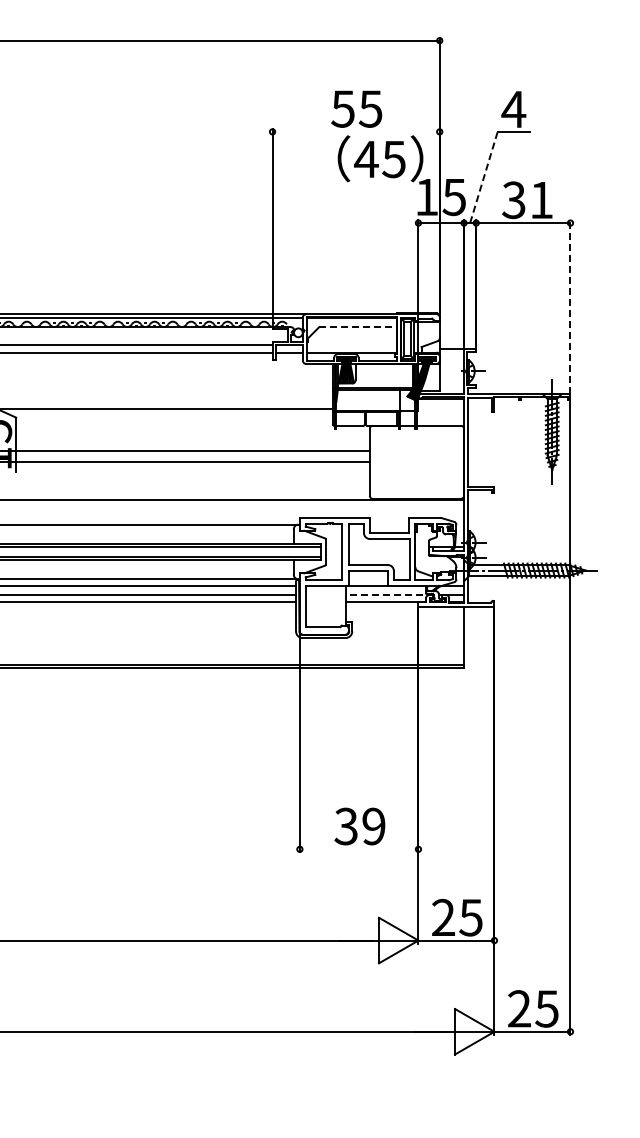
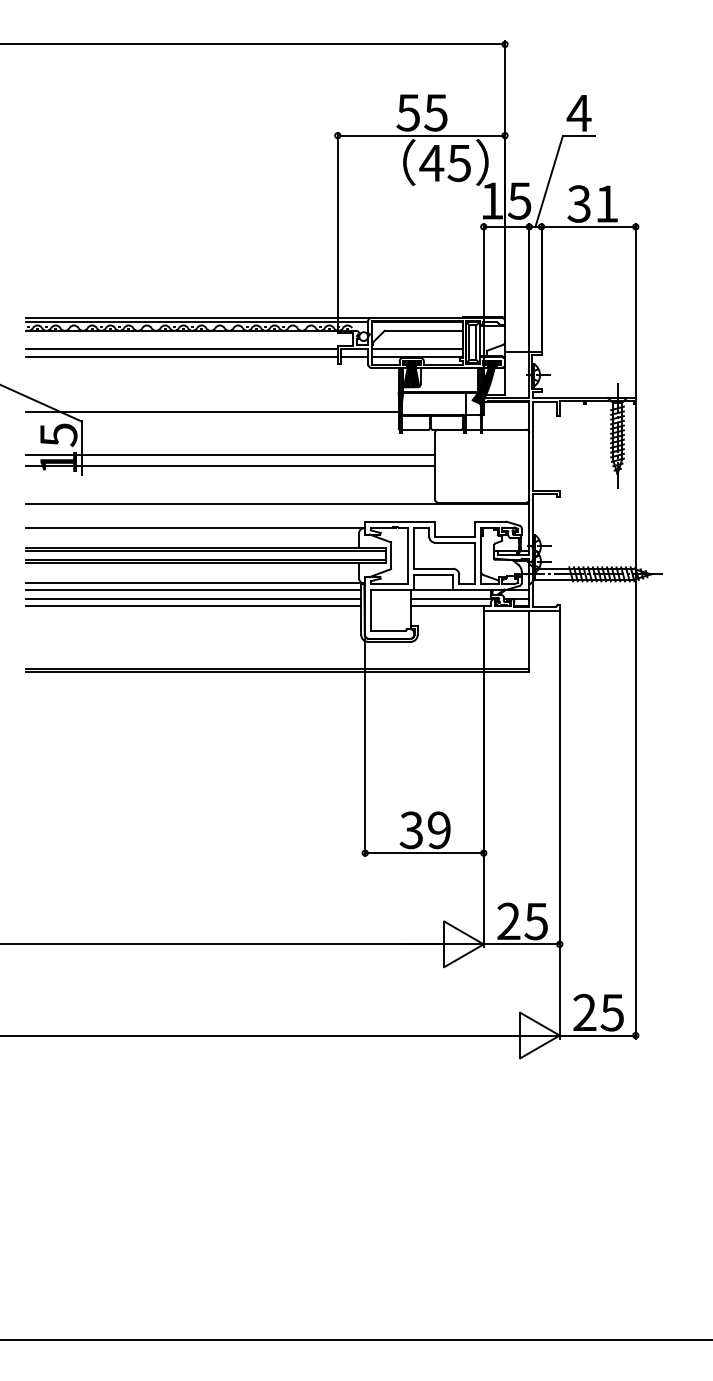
line: (356, 131) -> (421, 135), added
line: (484, 177) -> (549, 181), dashed -> solid
line: (570, 306) -> (635, 310), dashed -> solid
line: (358, 326) -> (423, 330), dashed -> solid
line: (352, 344) -> (417, 348), added
line: (389, 594) -> (454, 598), dashed -> solid
line: (359, 849) -> (424, 853), added

